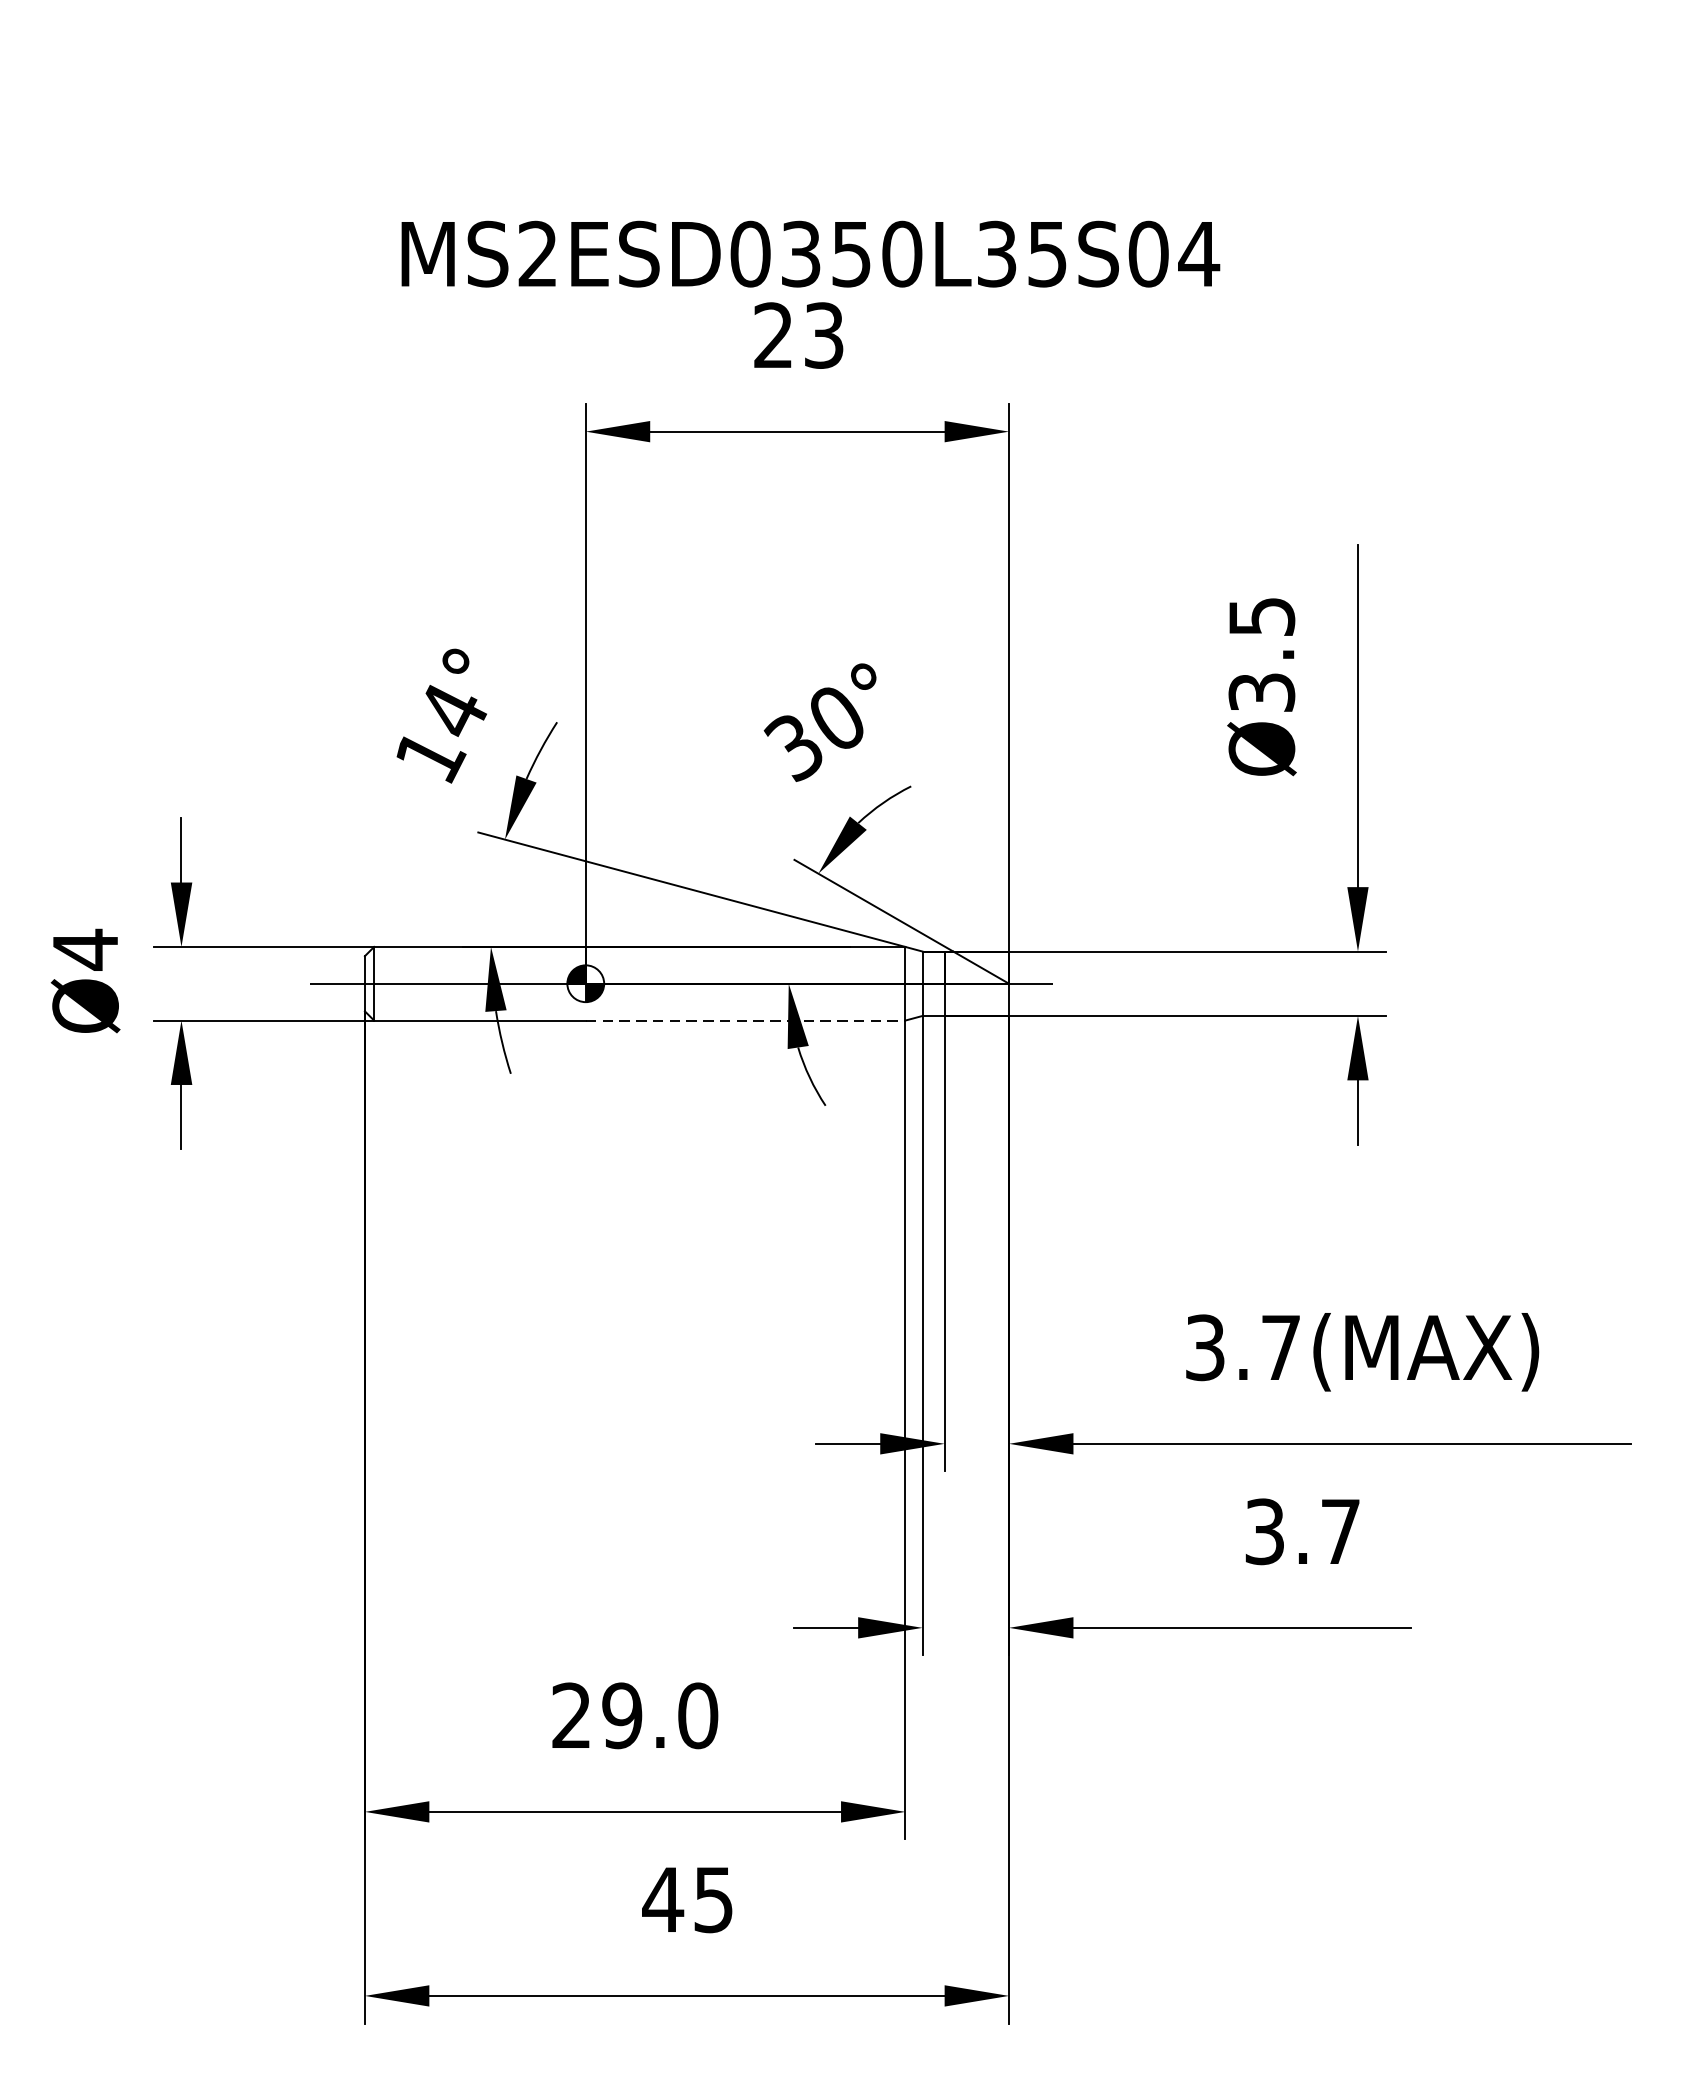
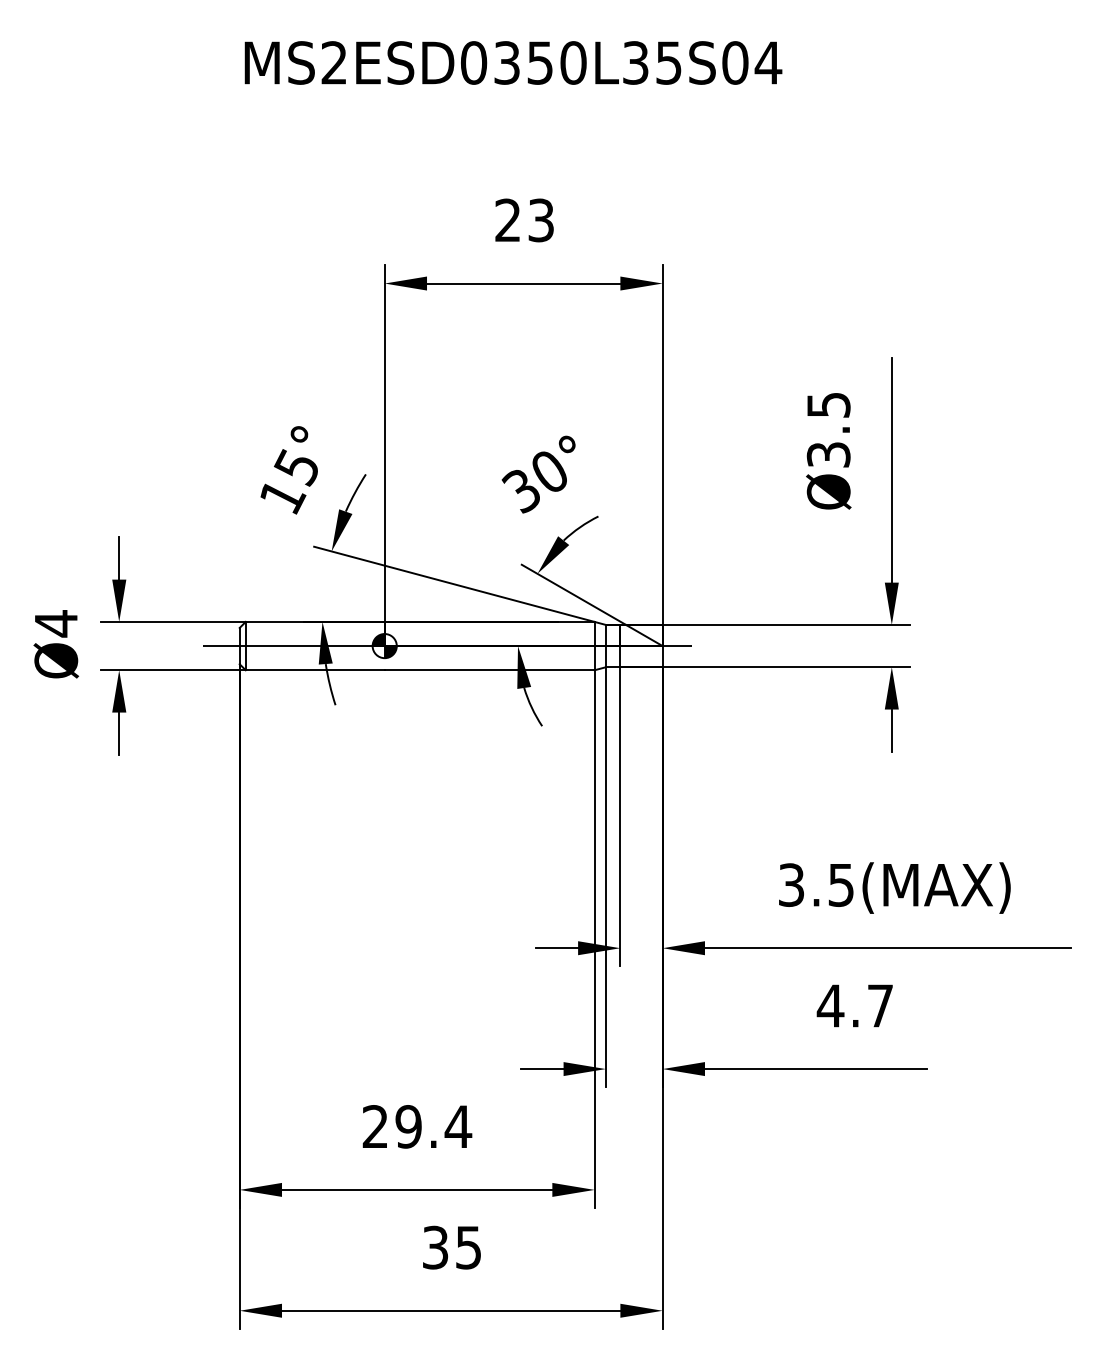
text: (810, 253) -> (513, 62), moved
text: (451, 711) -> (296, 467), 14° -> 15°
line: (745, 1020) -> (489, 670), dashed -> solid
text: (1279, 1348) -> (840, 885), 3.7(MAX) -> 3.5(MAX)
text: (1264, 1531) -> (830, 1005), 3.7 -> 4.7
text: (698, 1715) -> (458, 1126), 29.0 -> 29.4
text: (663, 1899) -> (435, 1247), 45 -> 35

